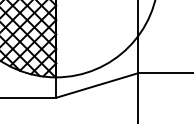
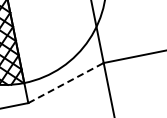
line: (97, 85) -> (66, 82), solid -> dashed

